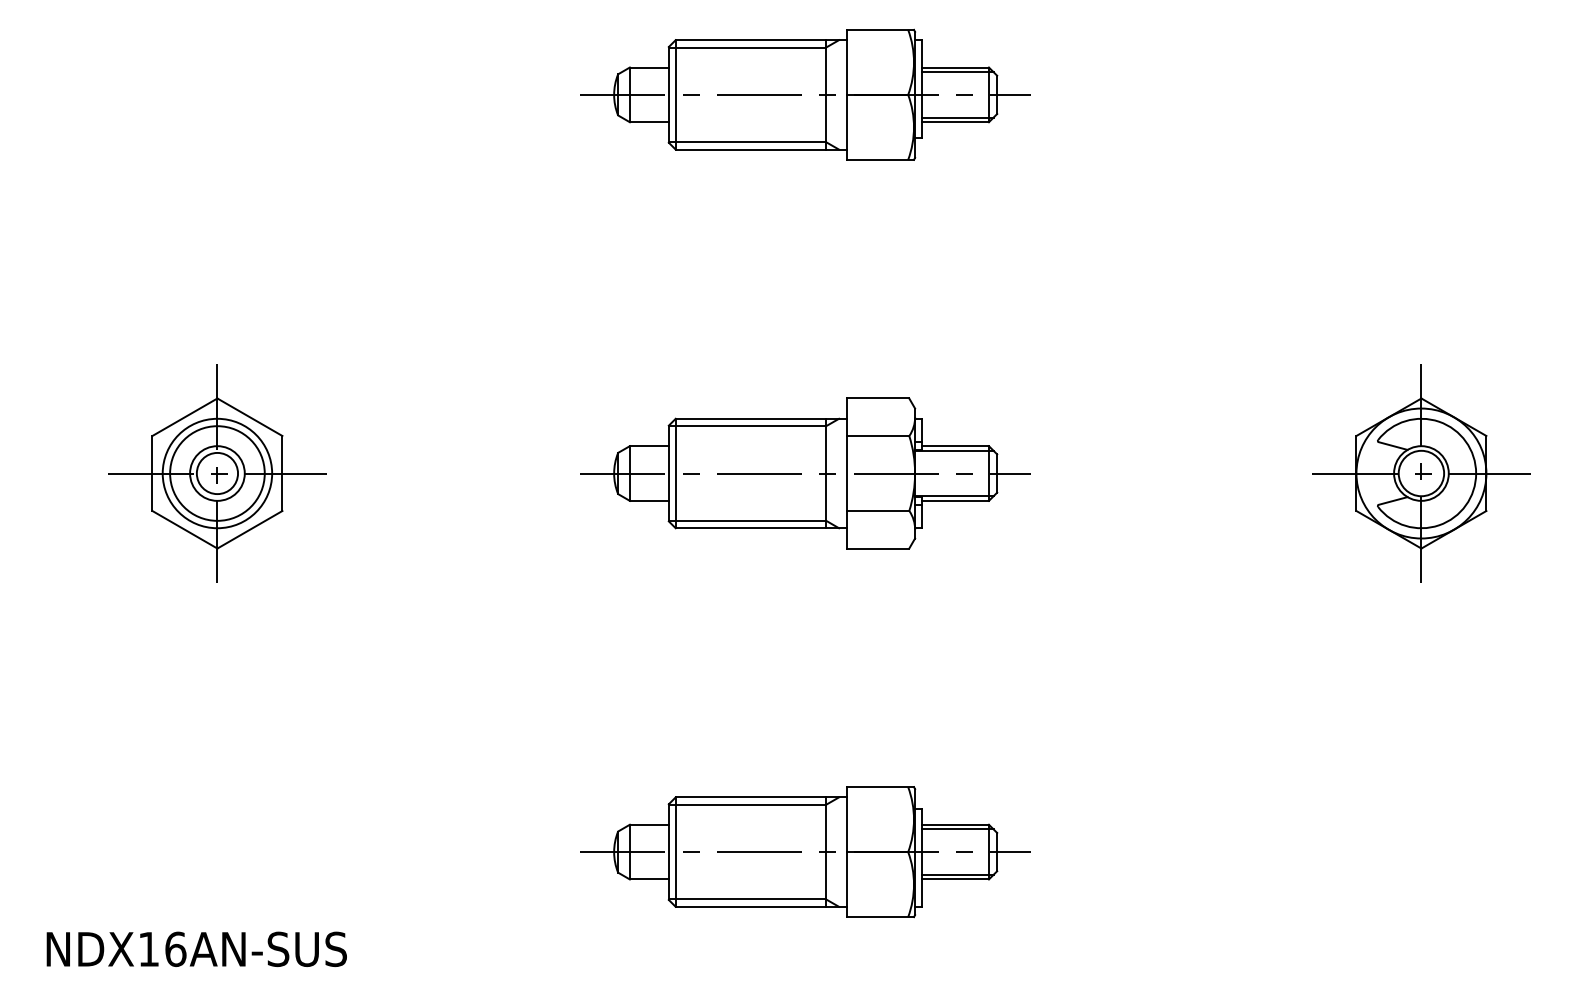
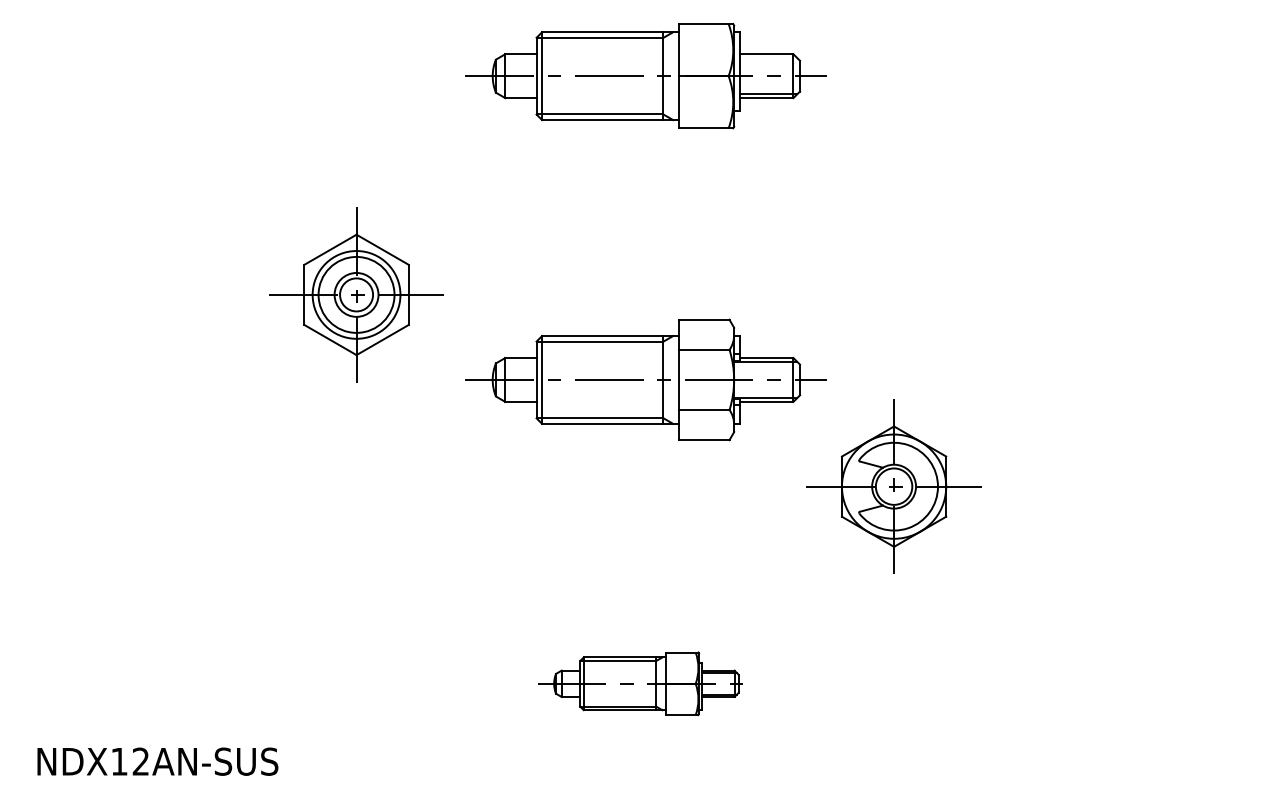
line: (957, 72) -> (768, 58), removed
part: (217, 473) -> (356, 294), moved
part: (1421, 473) -> (894, 486), moved
part: (805, 852) -> (646, 684), size x0.6
text: (175, 949) -> (140, 761), NDX16AN-SUS -> NDX12AN-SUS

